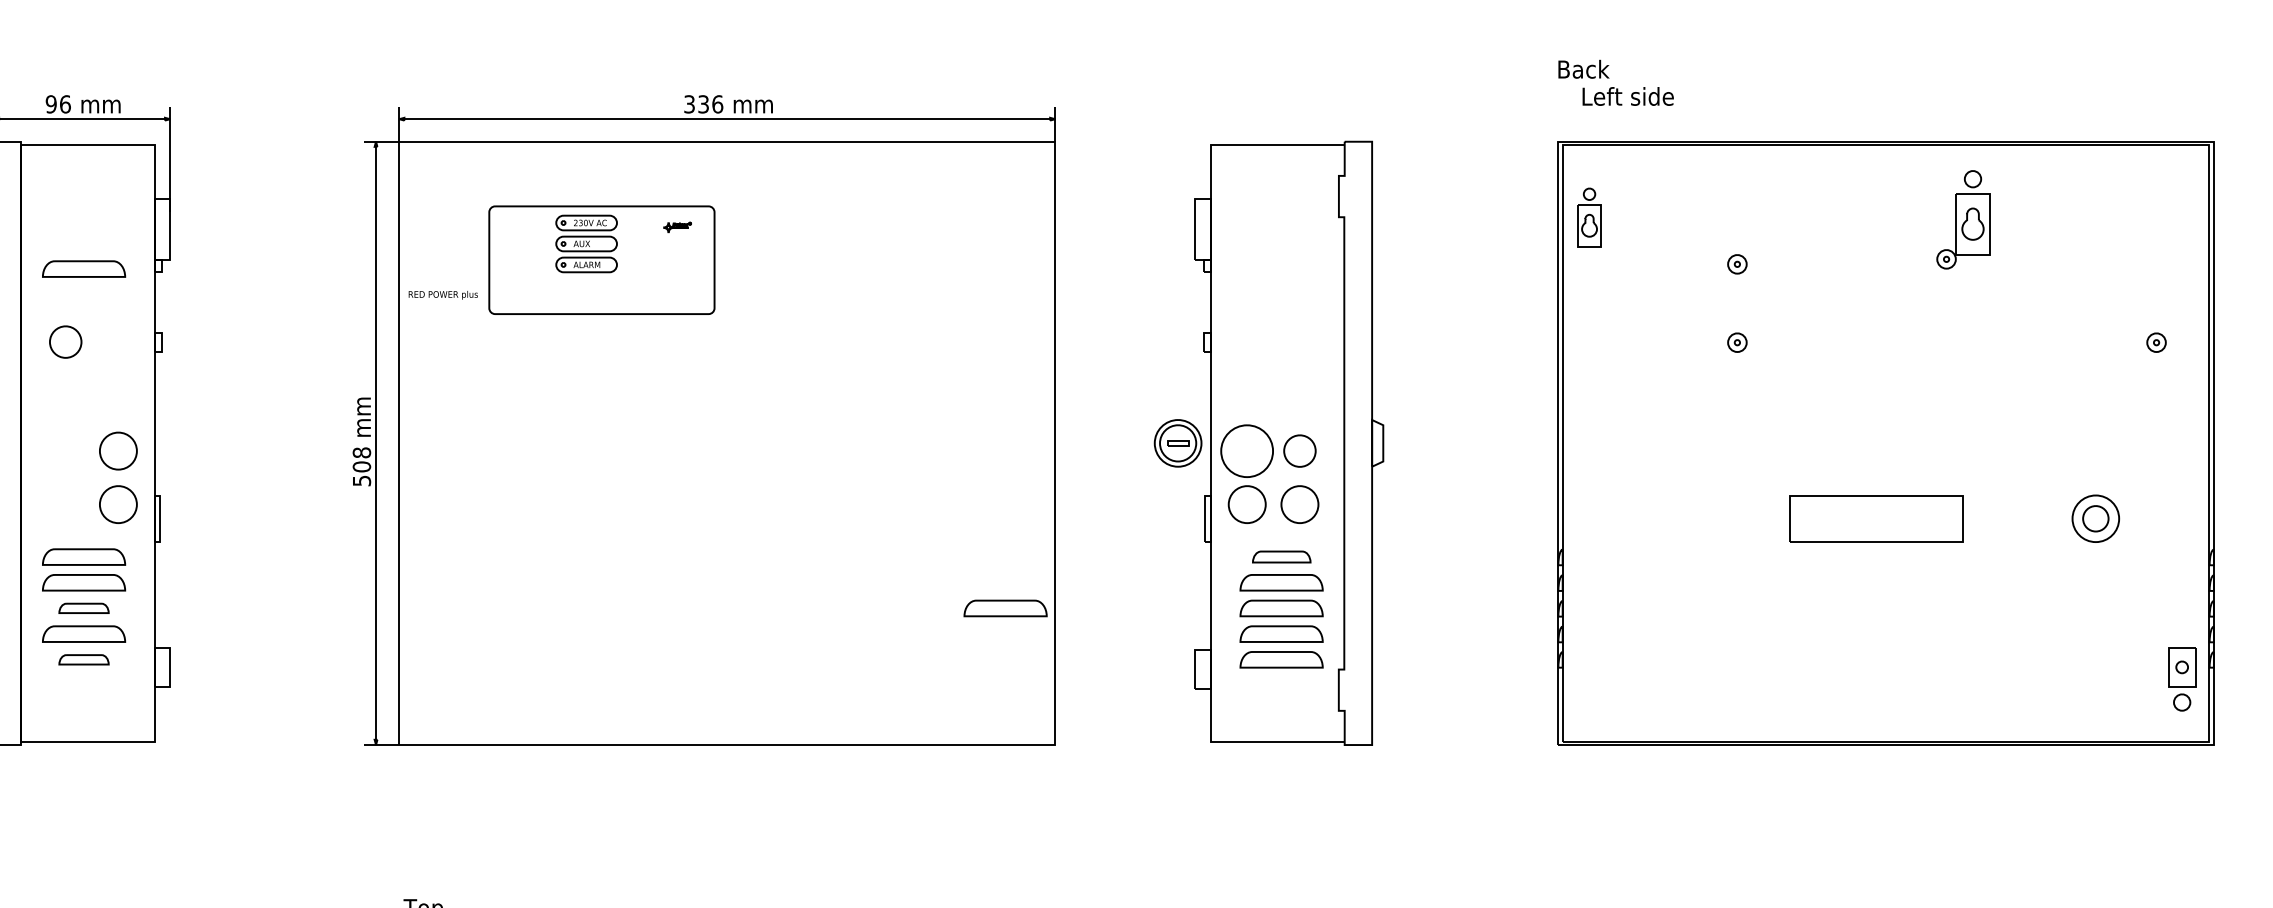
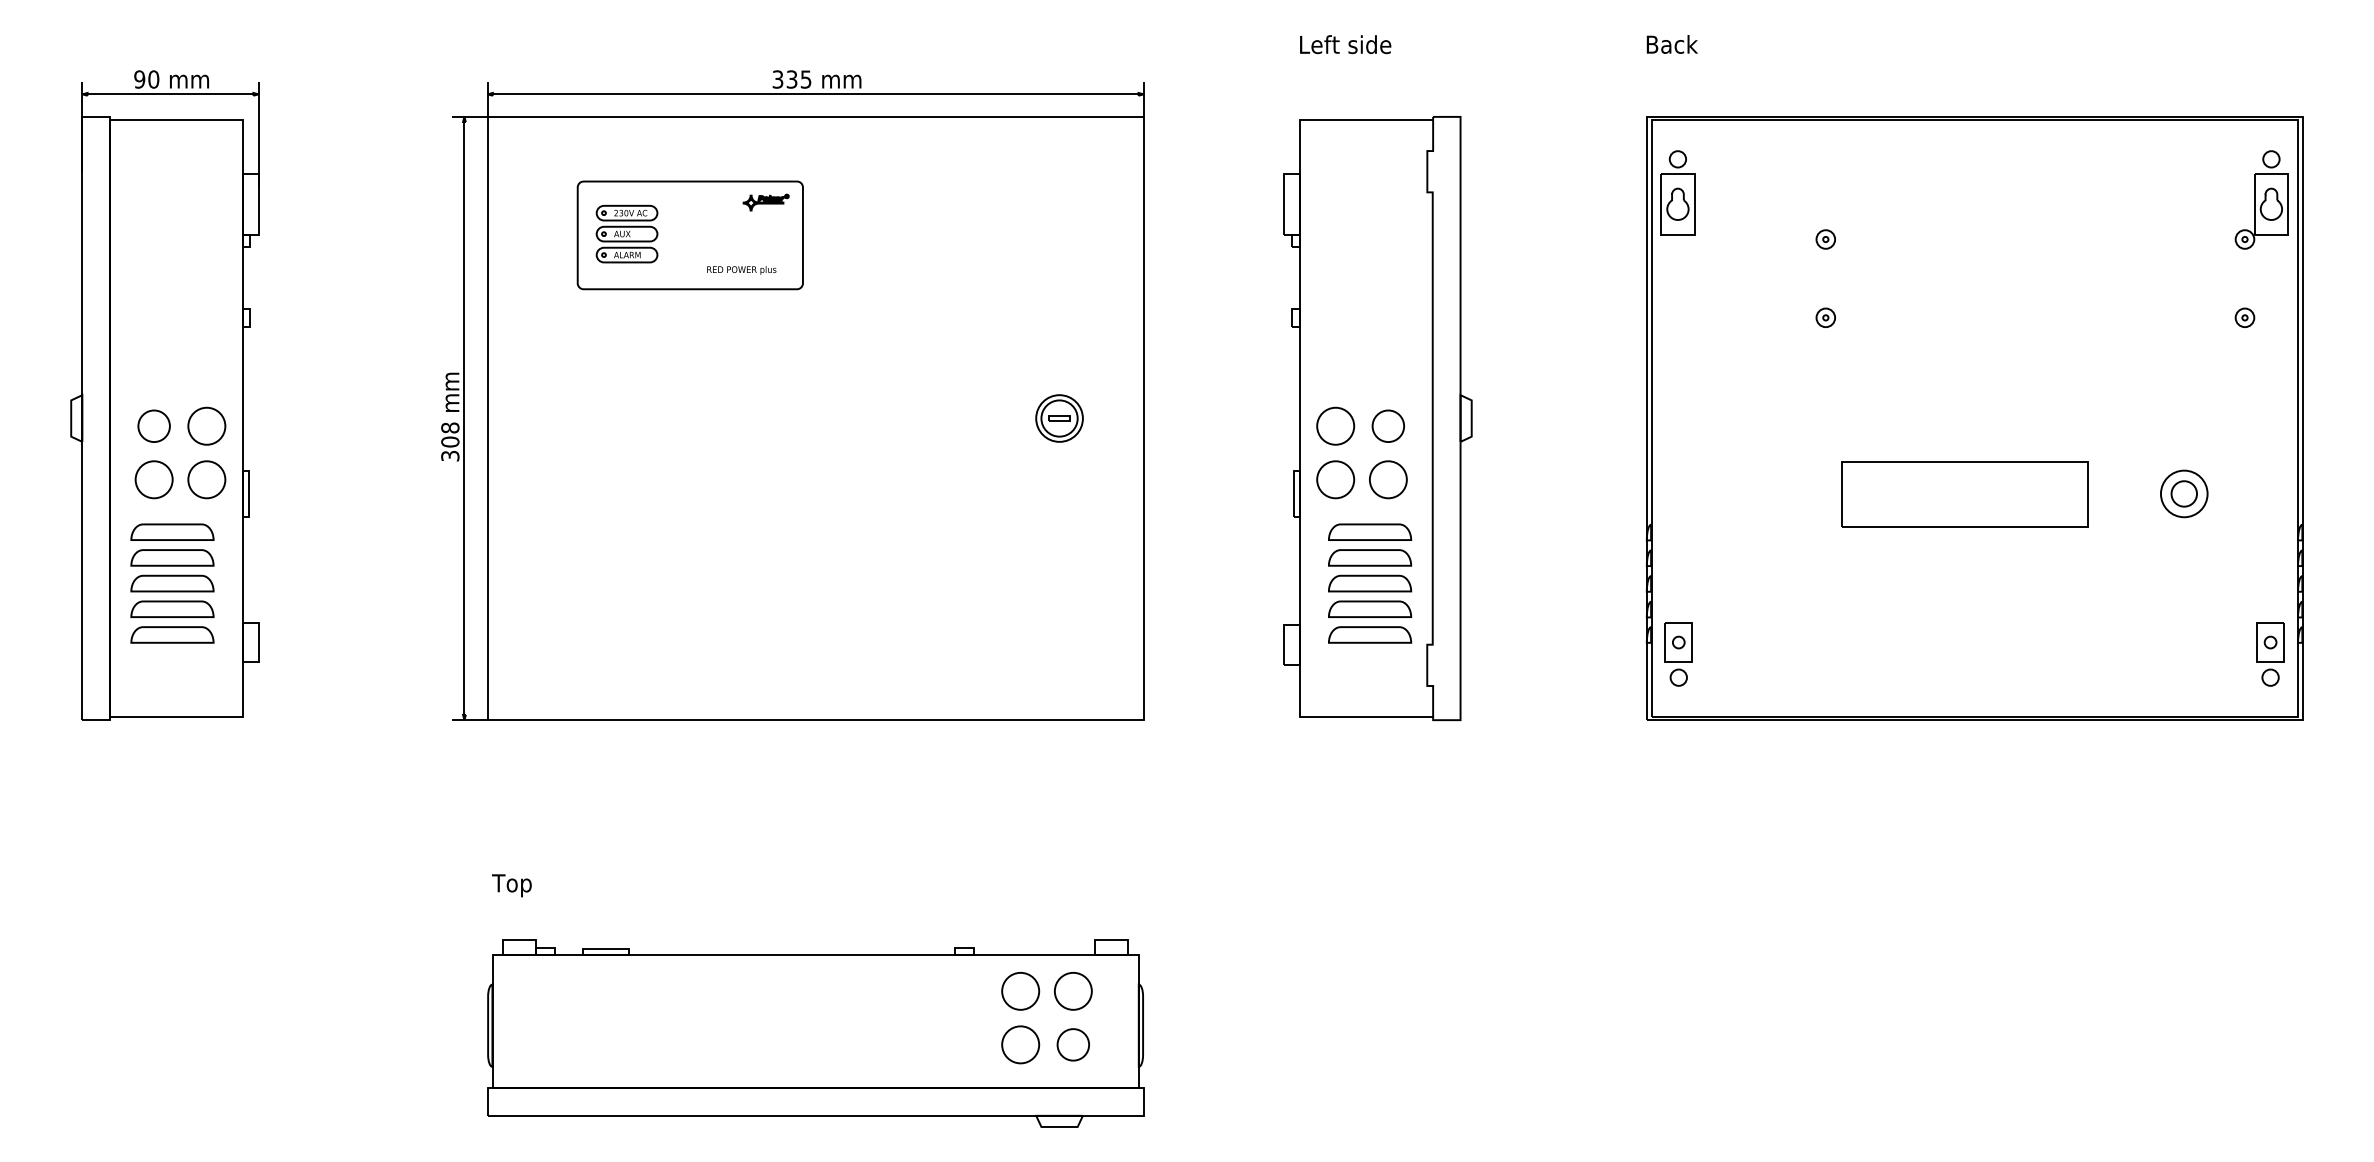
text: (1628, 96) -> (1345, 44), moved
text: (65, 104) -> (153, 79), 96 -> 90
text: (717, 104) -> (805, 79), 336 -> 335
part: (1589, 217) -> (1677, 192), size x1.43
part: (1963, 219) -> (2261, 199), moved
part: (677, 227) -> (765, 202), size x1.67
part: (586, 243) -> (626, 233), moved
part: (84, 268) -> (172, 243), removed
text: (443, 295) -> (741, 270), moved
part: (65, 341) -> (153, 425), moved
part: (1178, 443) -> (1059, 418), moved
part: (1247, 450) -> (1335, 425), size x0.71
text: (361, 480) -> (449, 455), 508 -> 308
part: (65, 504) -> (153, 479), added
part: (1876, 519) -> (1964, 494), size x1.43
part: (1282, 556) -> (1370, 531), size x1.43
part: (84, 608) -> (172, 583), size x1.67
part: (1006, 608) -> (1094, 583), removed
part: (84, 659) -> (172, 634), size x1.67
part: (1590, 679) -> (1678, 654), added

